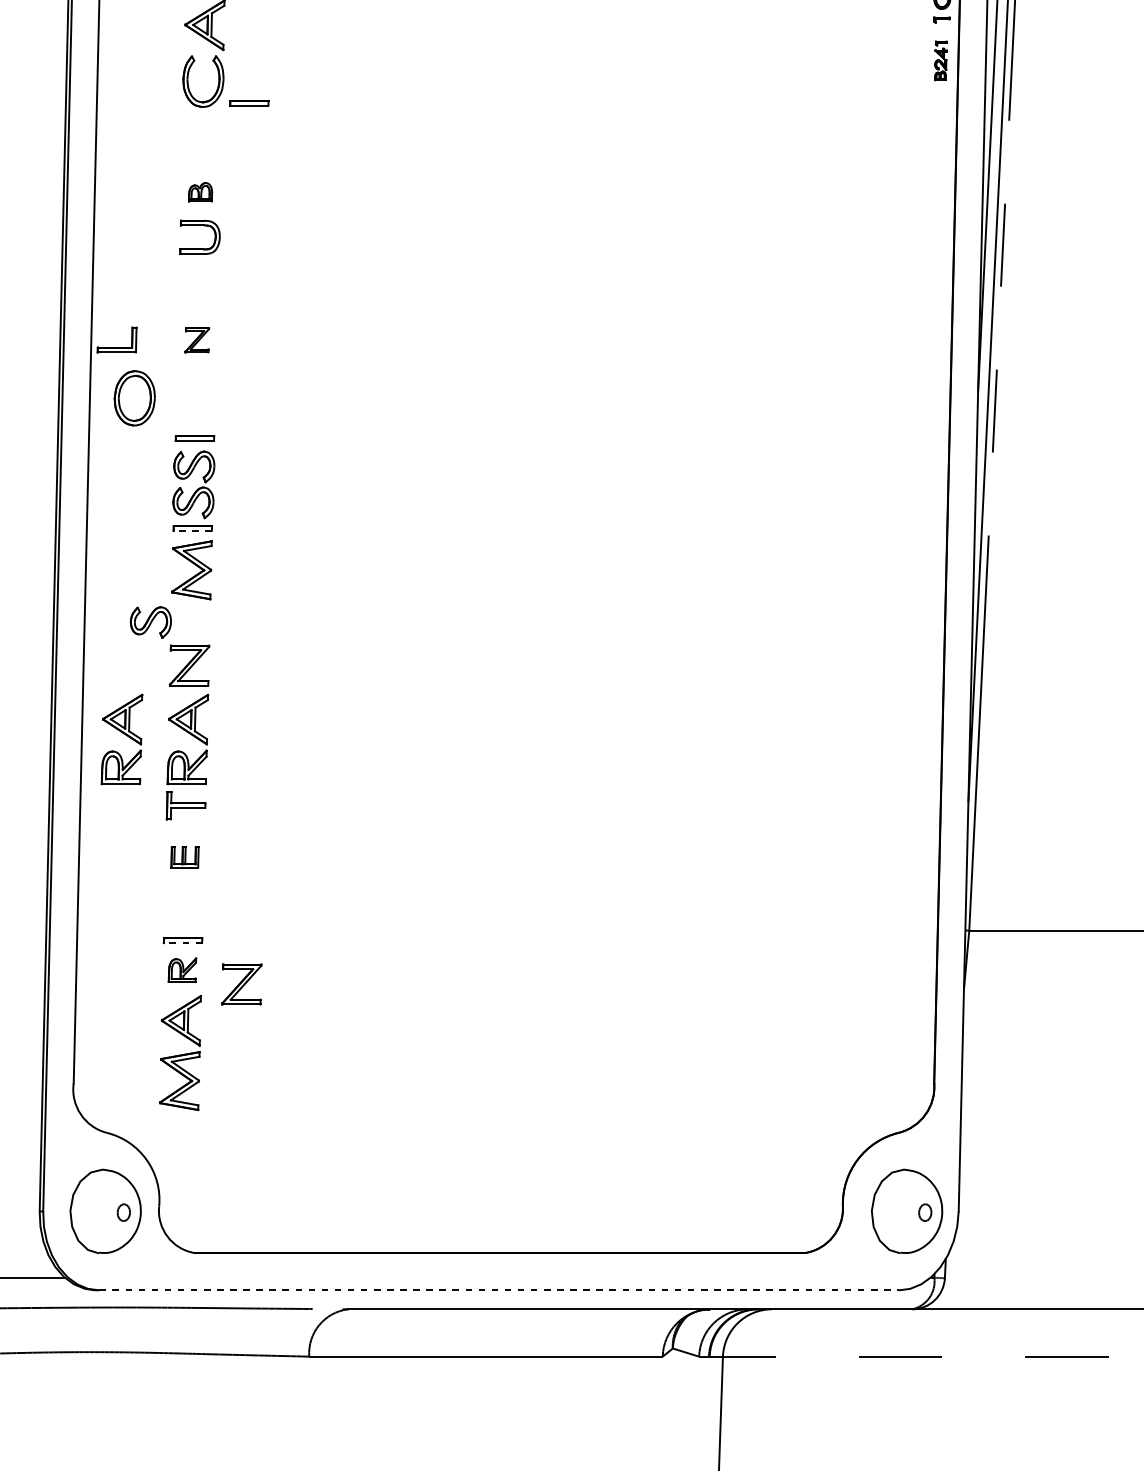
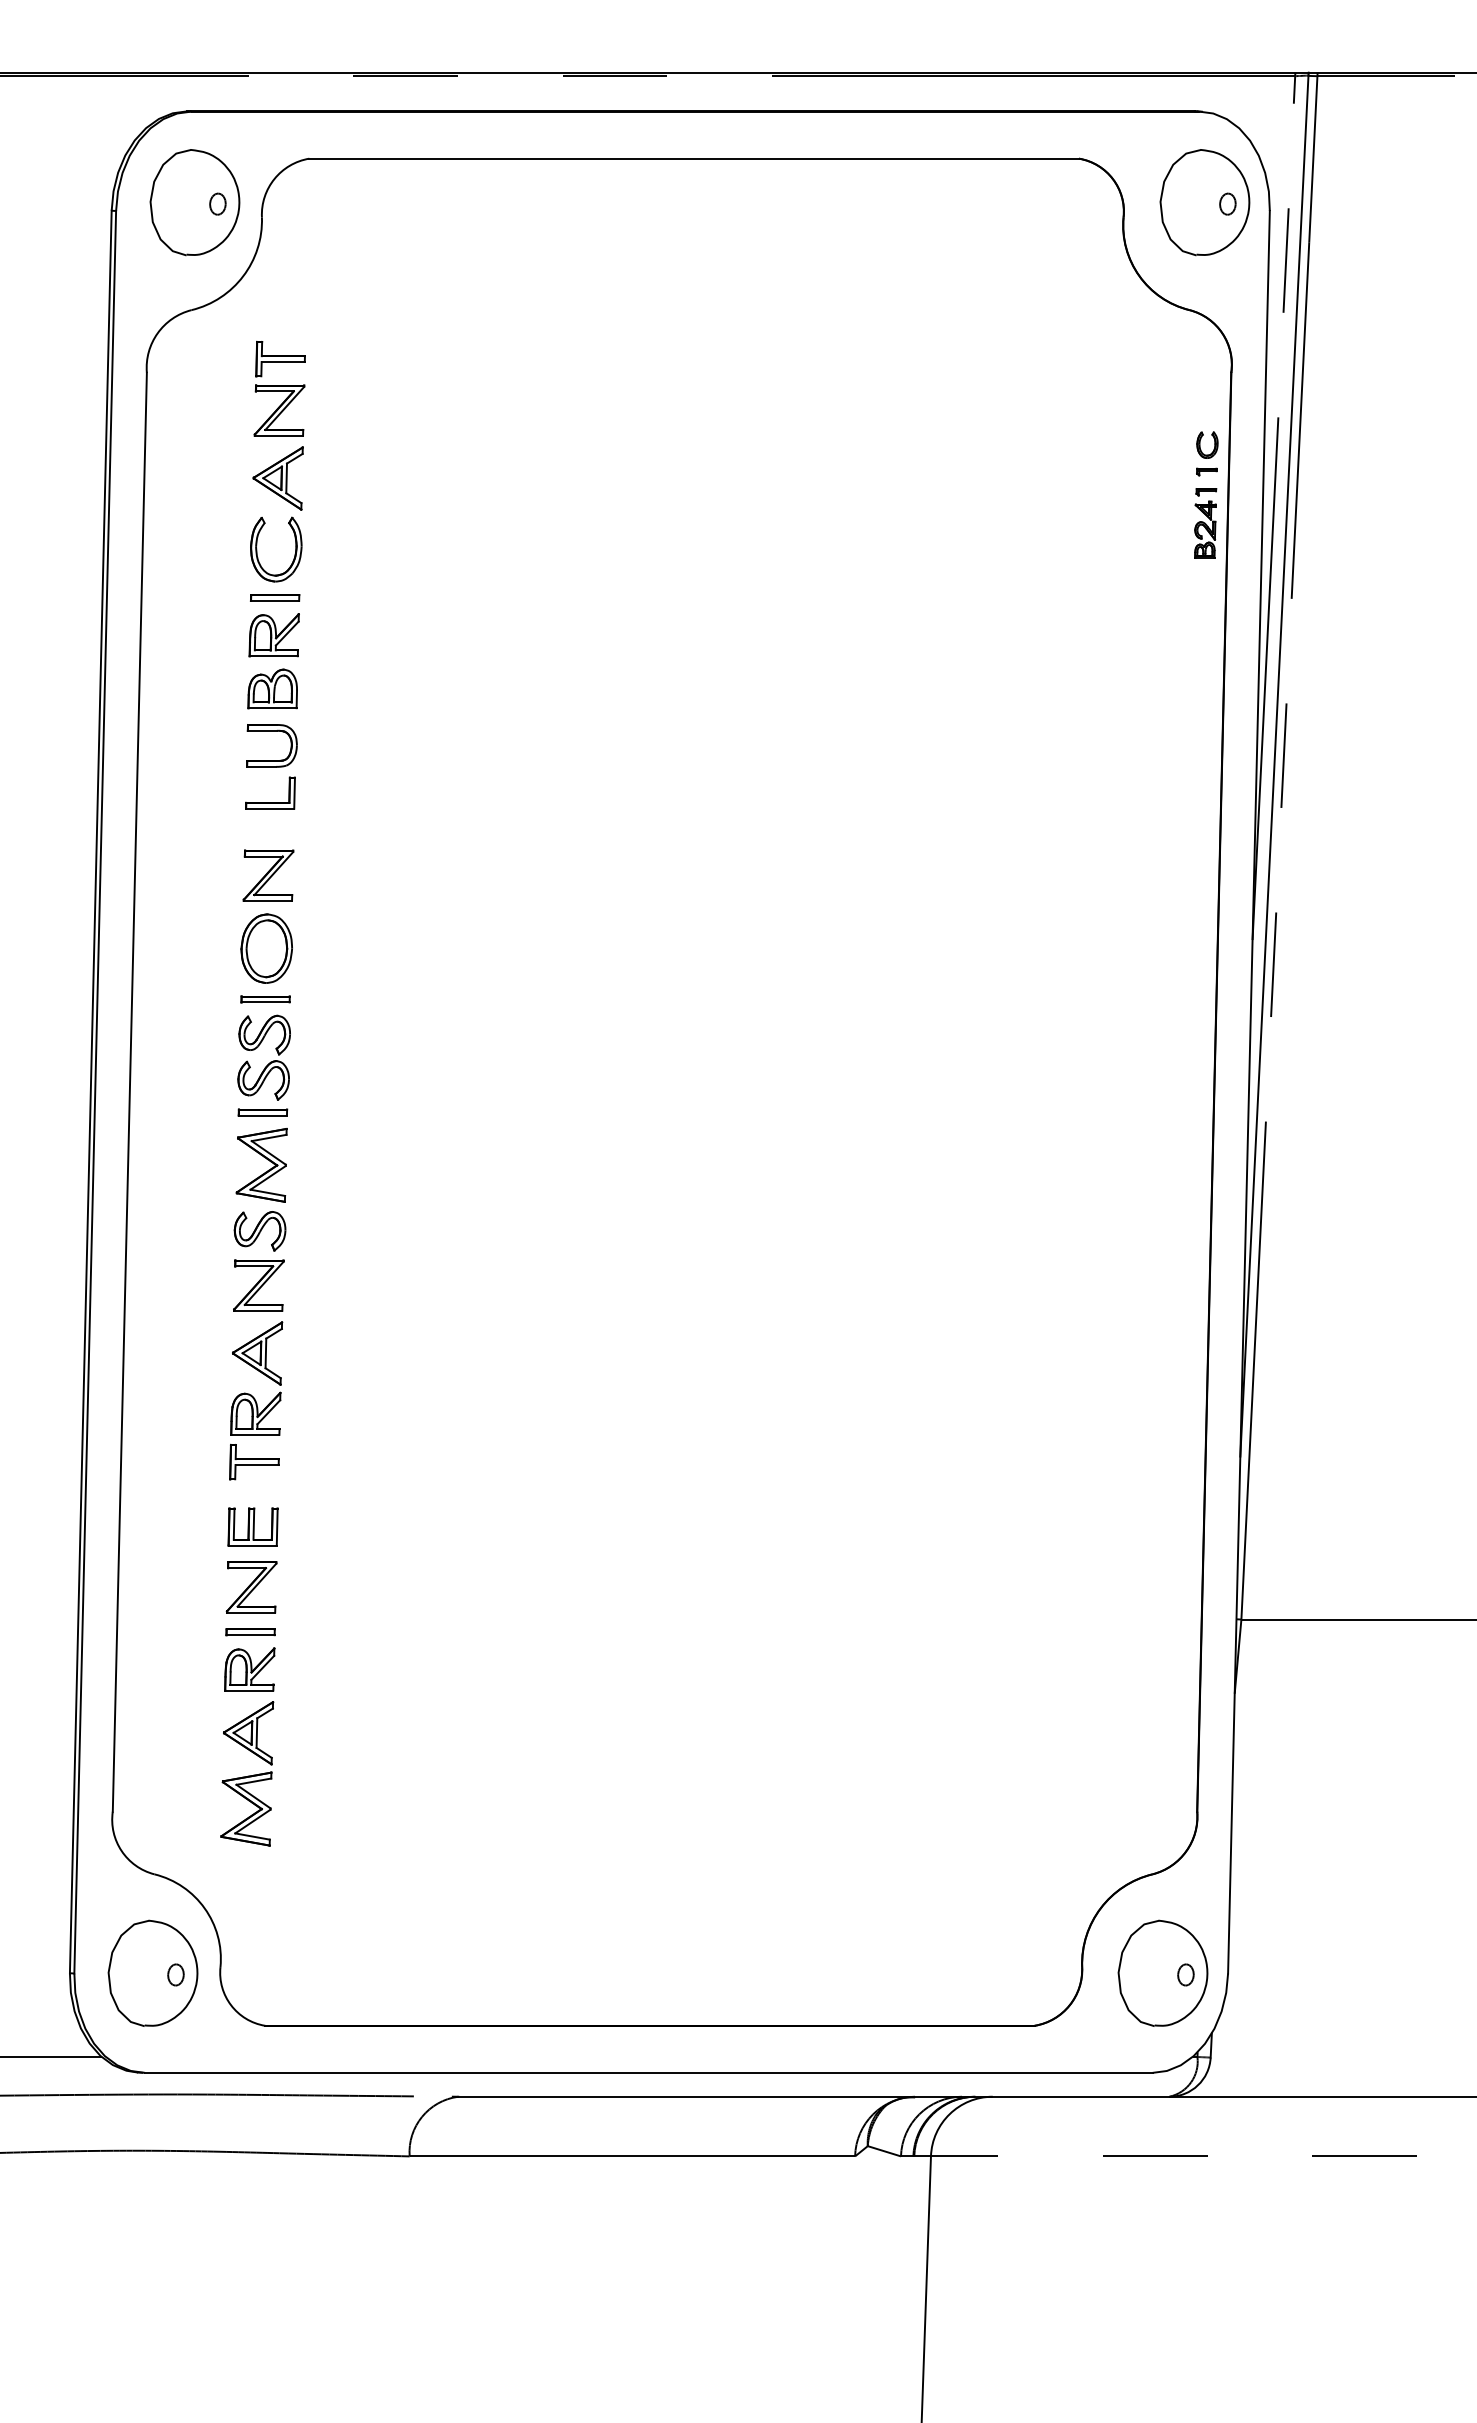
part: (940, 60) -> (1205, 523), size x1.43
part: (249, 103) -> (275, 597), moved
part: (201, 149) -> (273, 635), added
part: (200, 191) -> (272, 688), size x1.67
part: (197, 340) -> (268, 875), size x1.67
part: (117, 347) -> (270, 802), moved
part: (134, 398) -> (266, 948), moved
line: (192, 530) -> (262, 1115), dashed -> solid
part: (150, 622) -> (259, 1231), moved
part: (124, 734) -> (176, 1372), removed
part: (184, 856) -> (252, 1526), size x1.43
line: (182, 943) -> (250, 1635), dashed -> solid
part: (182, 970) -> (249, 1669), size x1.43
part: (241, 984) -> (251, 1587), moved
line: (498, 1290) -> (648, 2072), dashed -> solid

